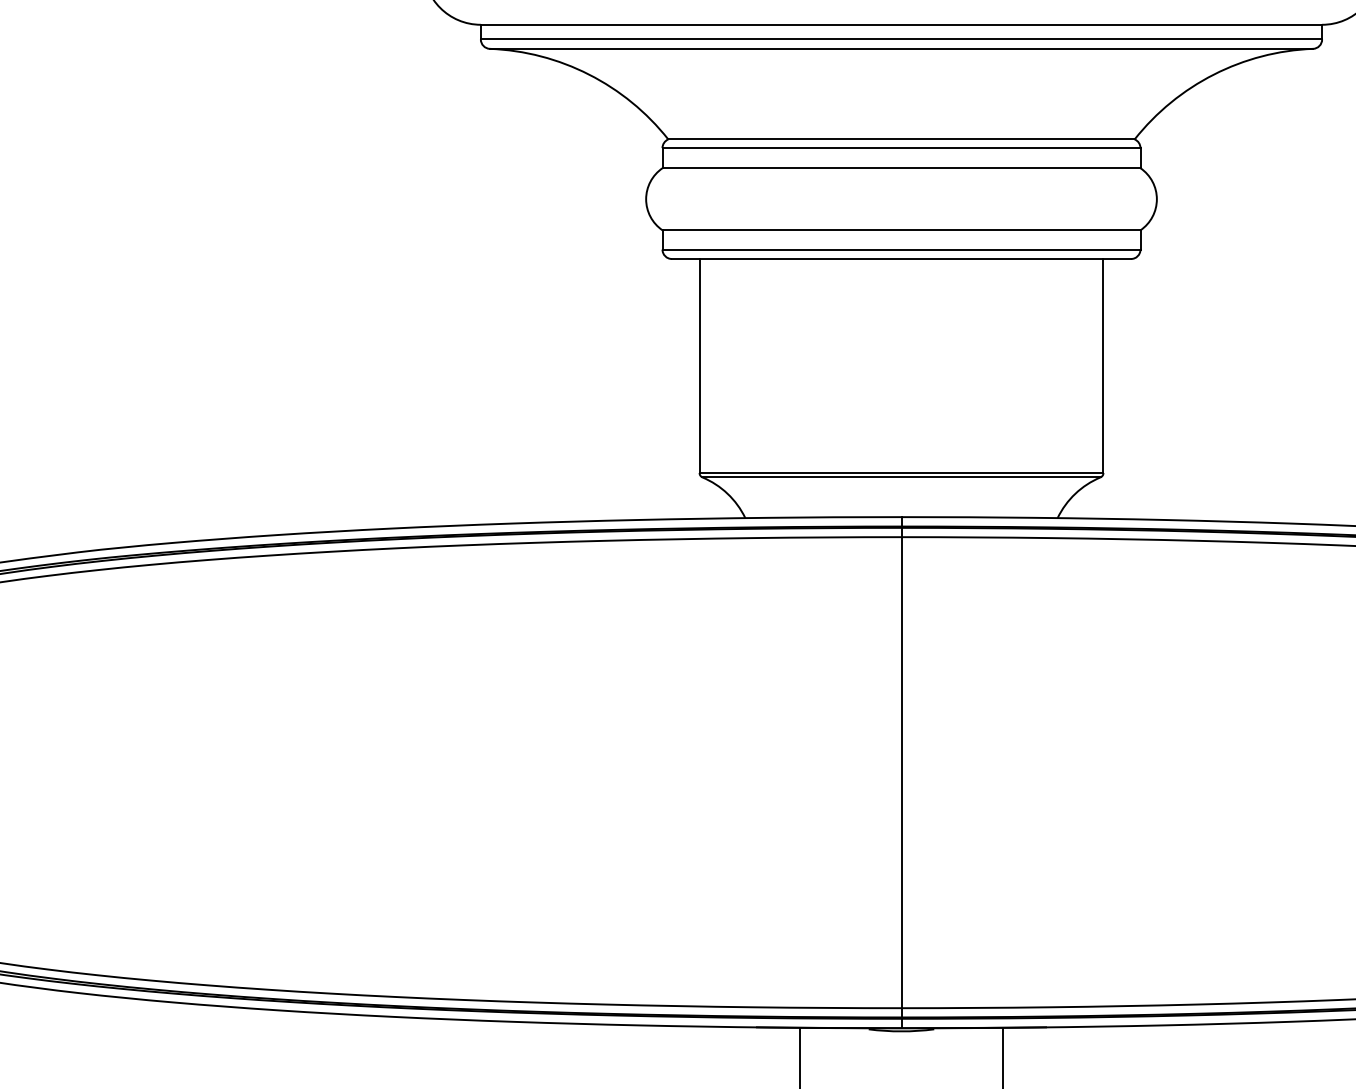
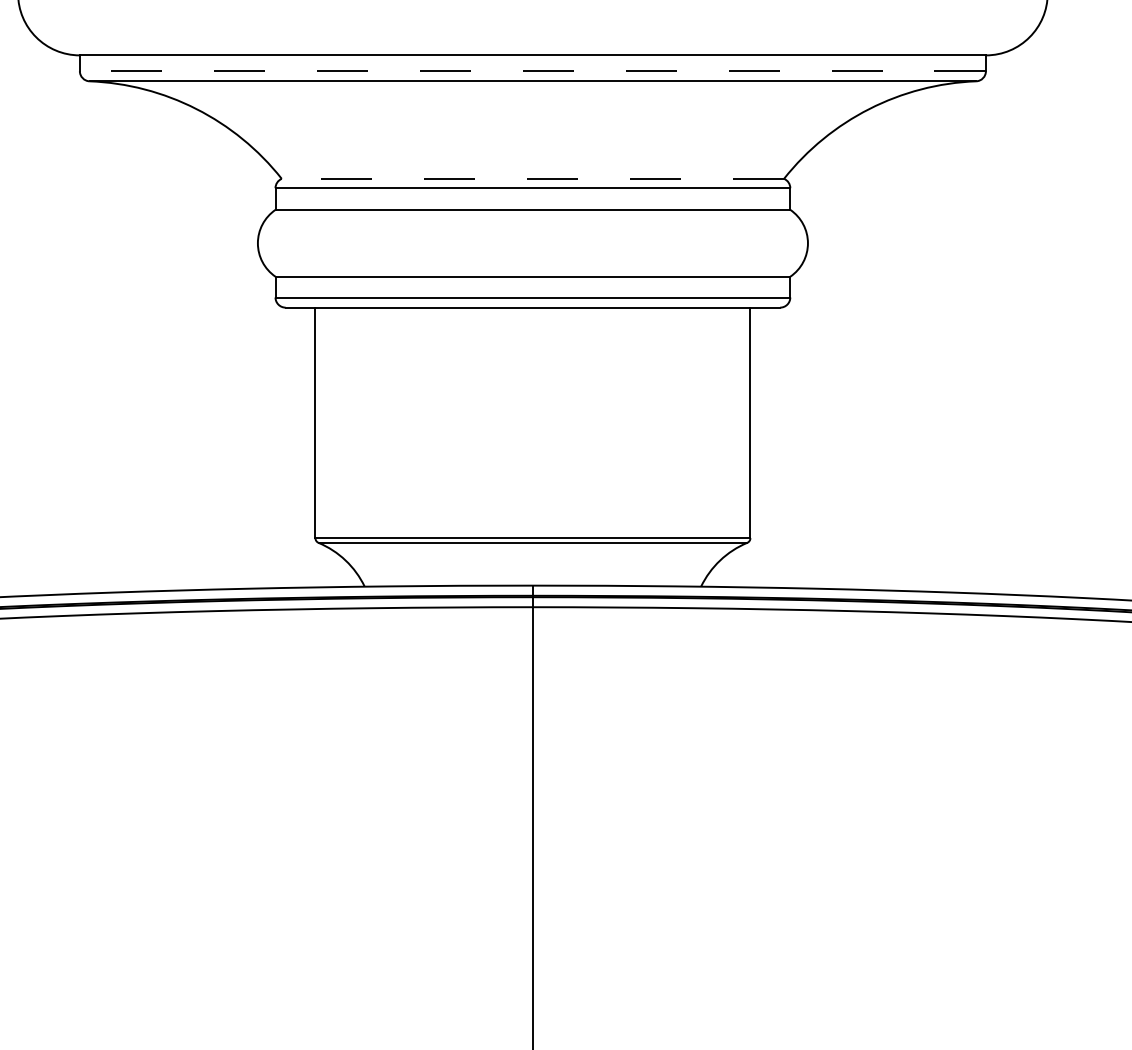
line: (901, 39) -> (532, 71), solid -> dashed
line: (901, 139) -> (532, 178), solid -> dashed

